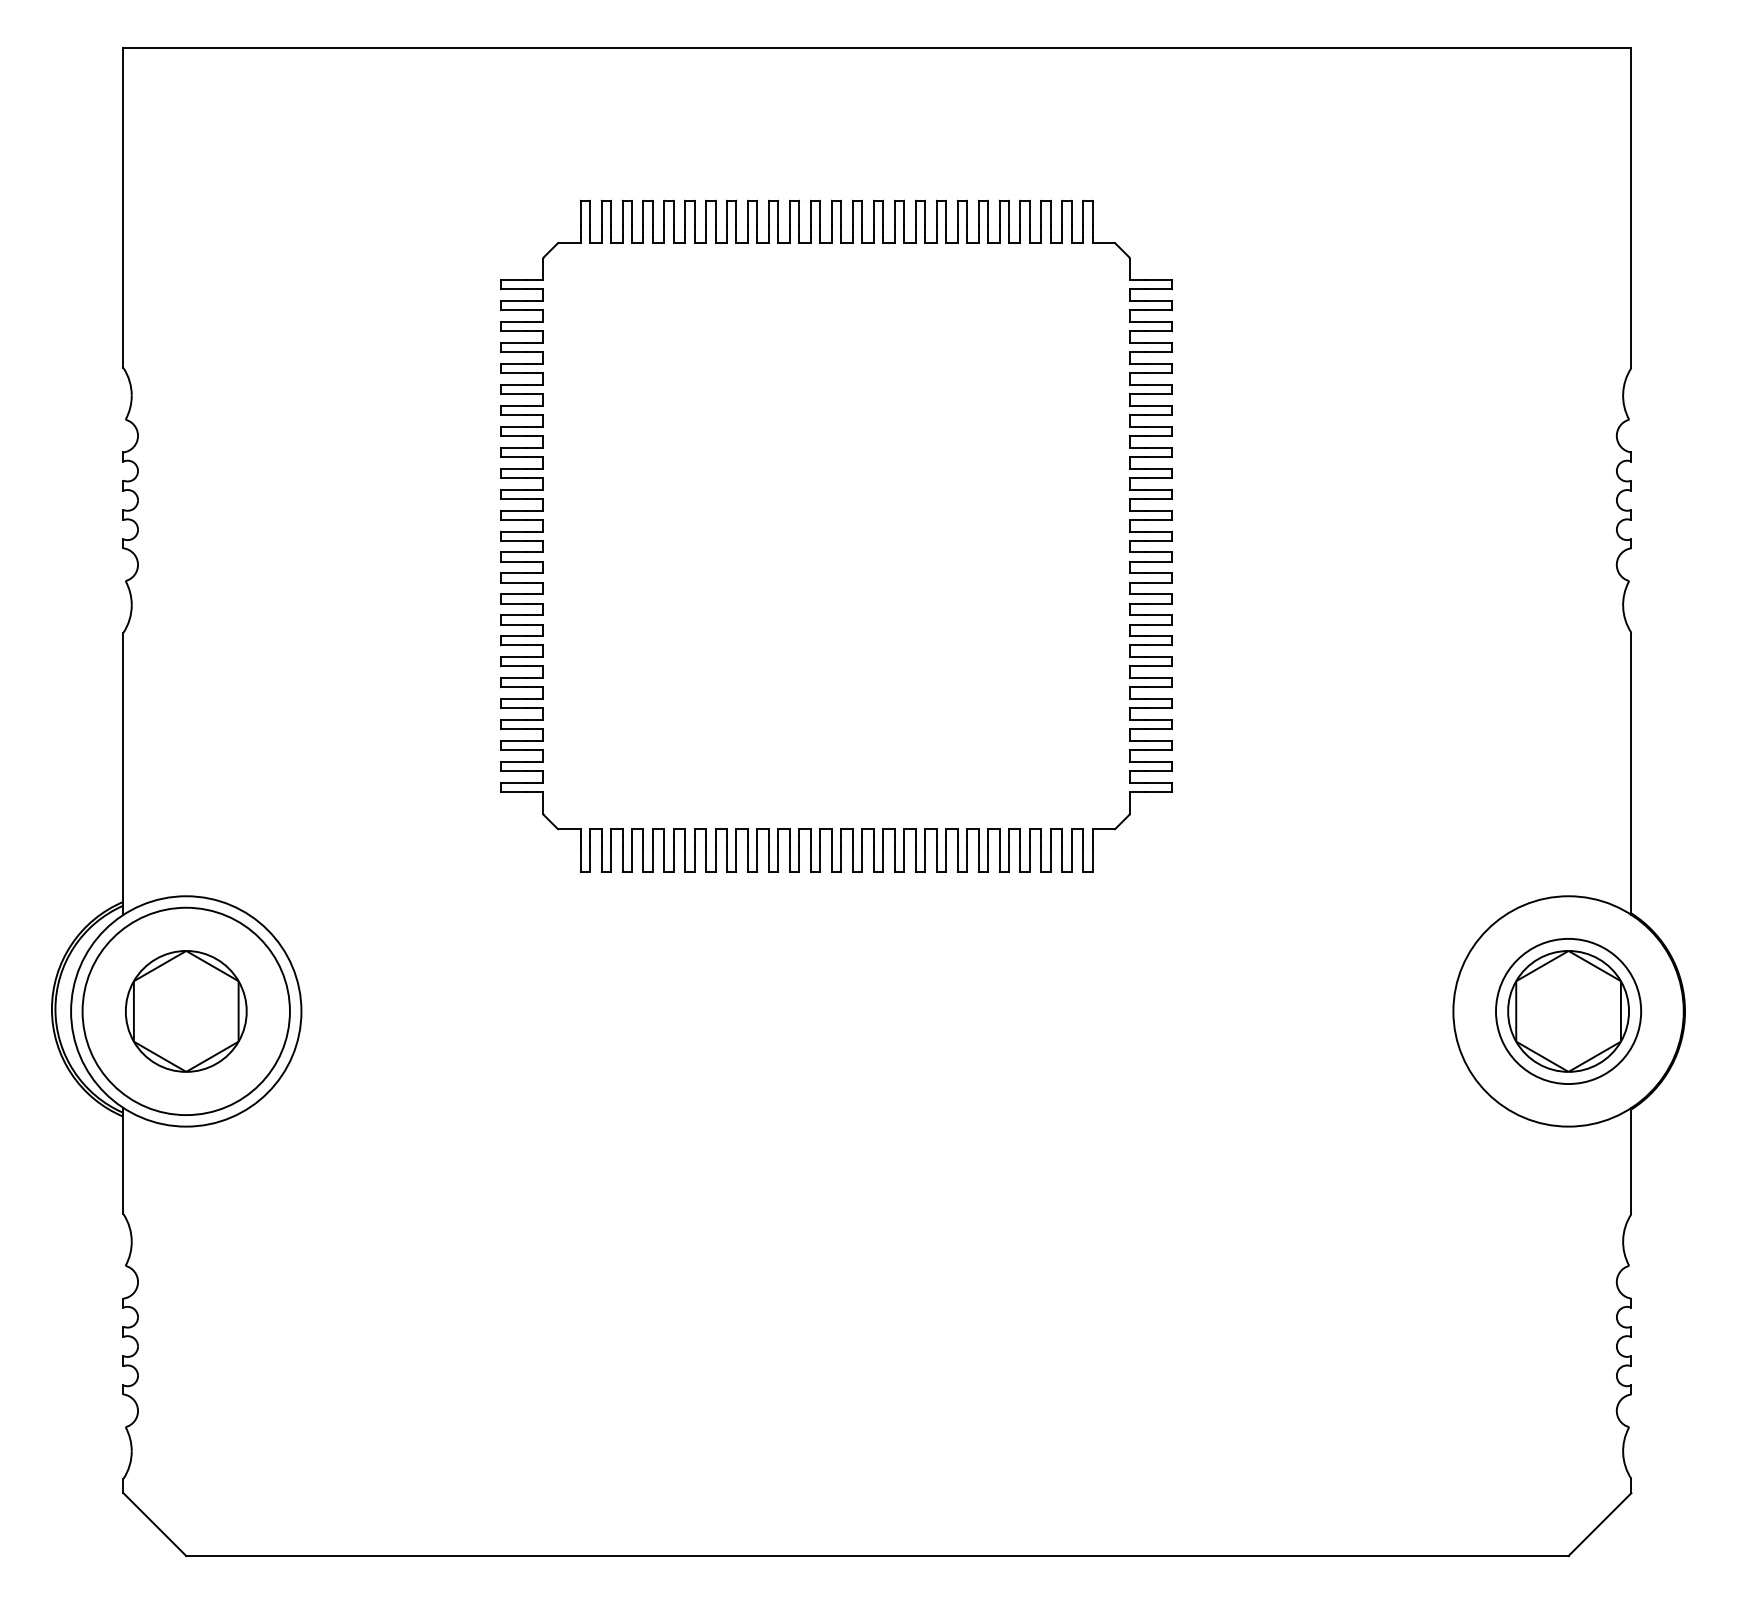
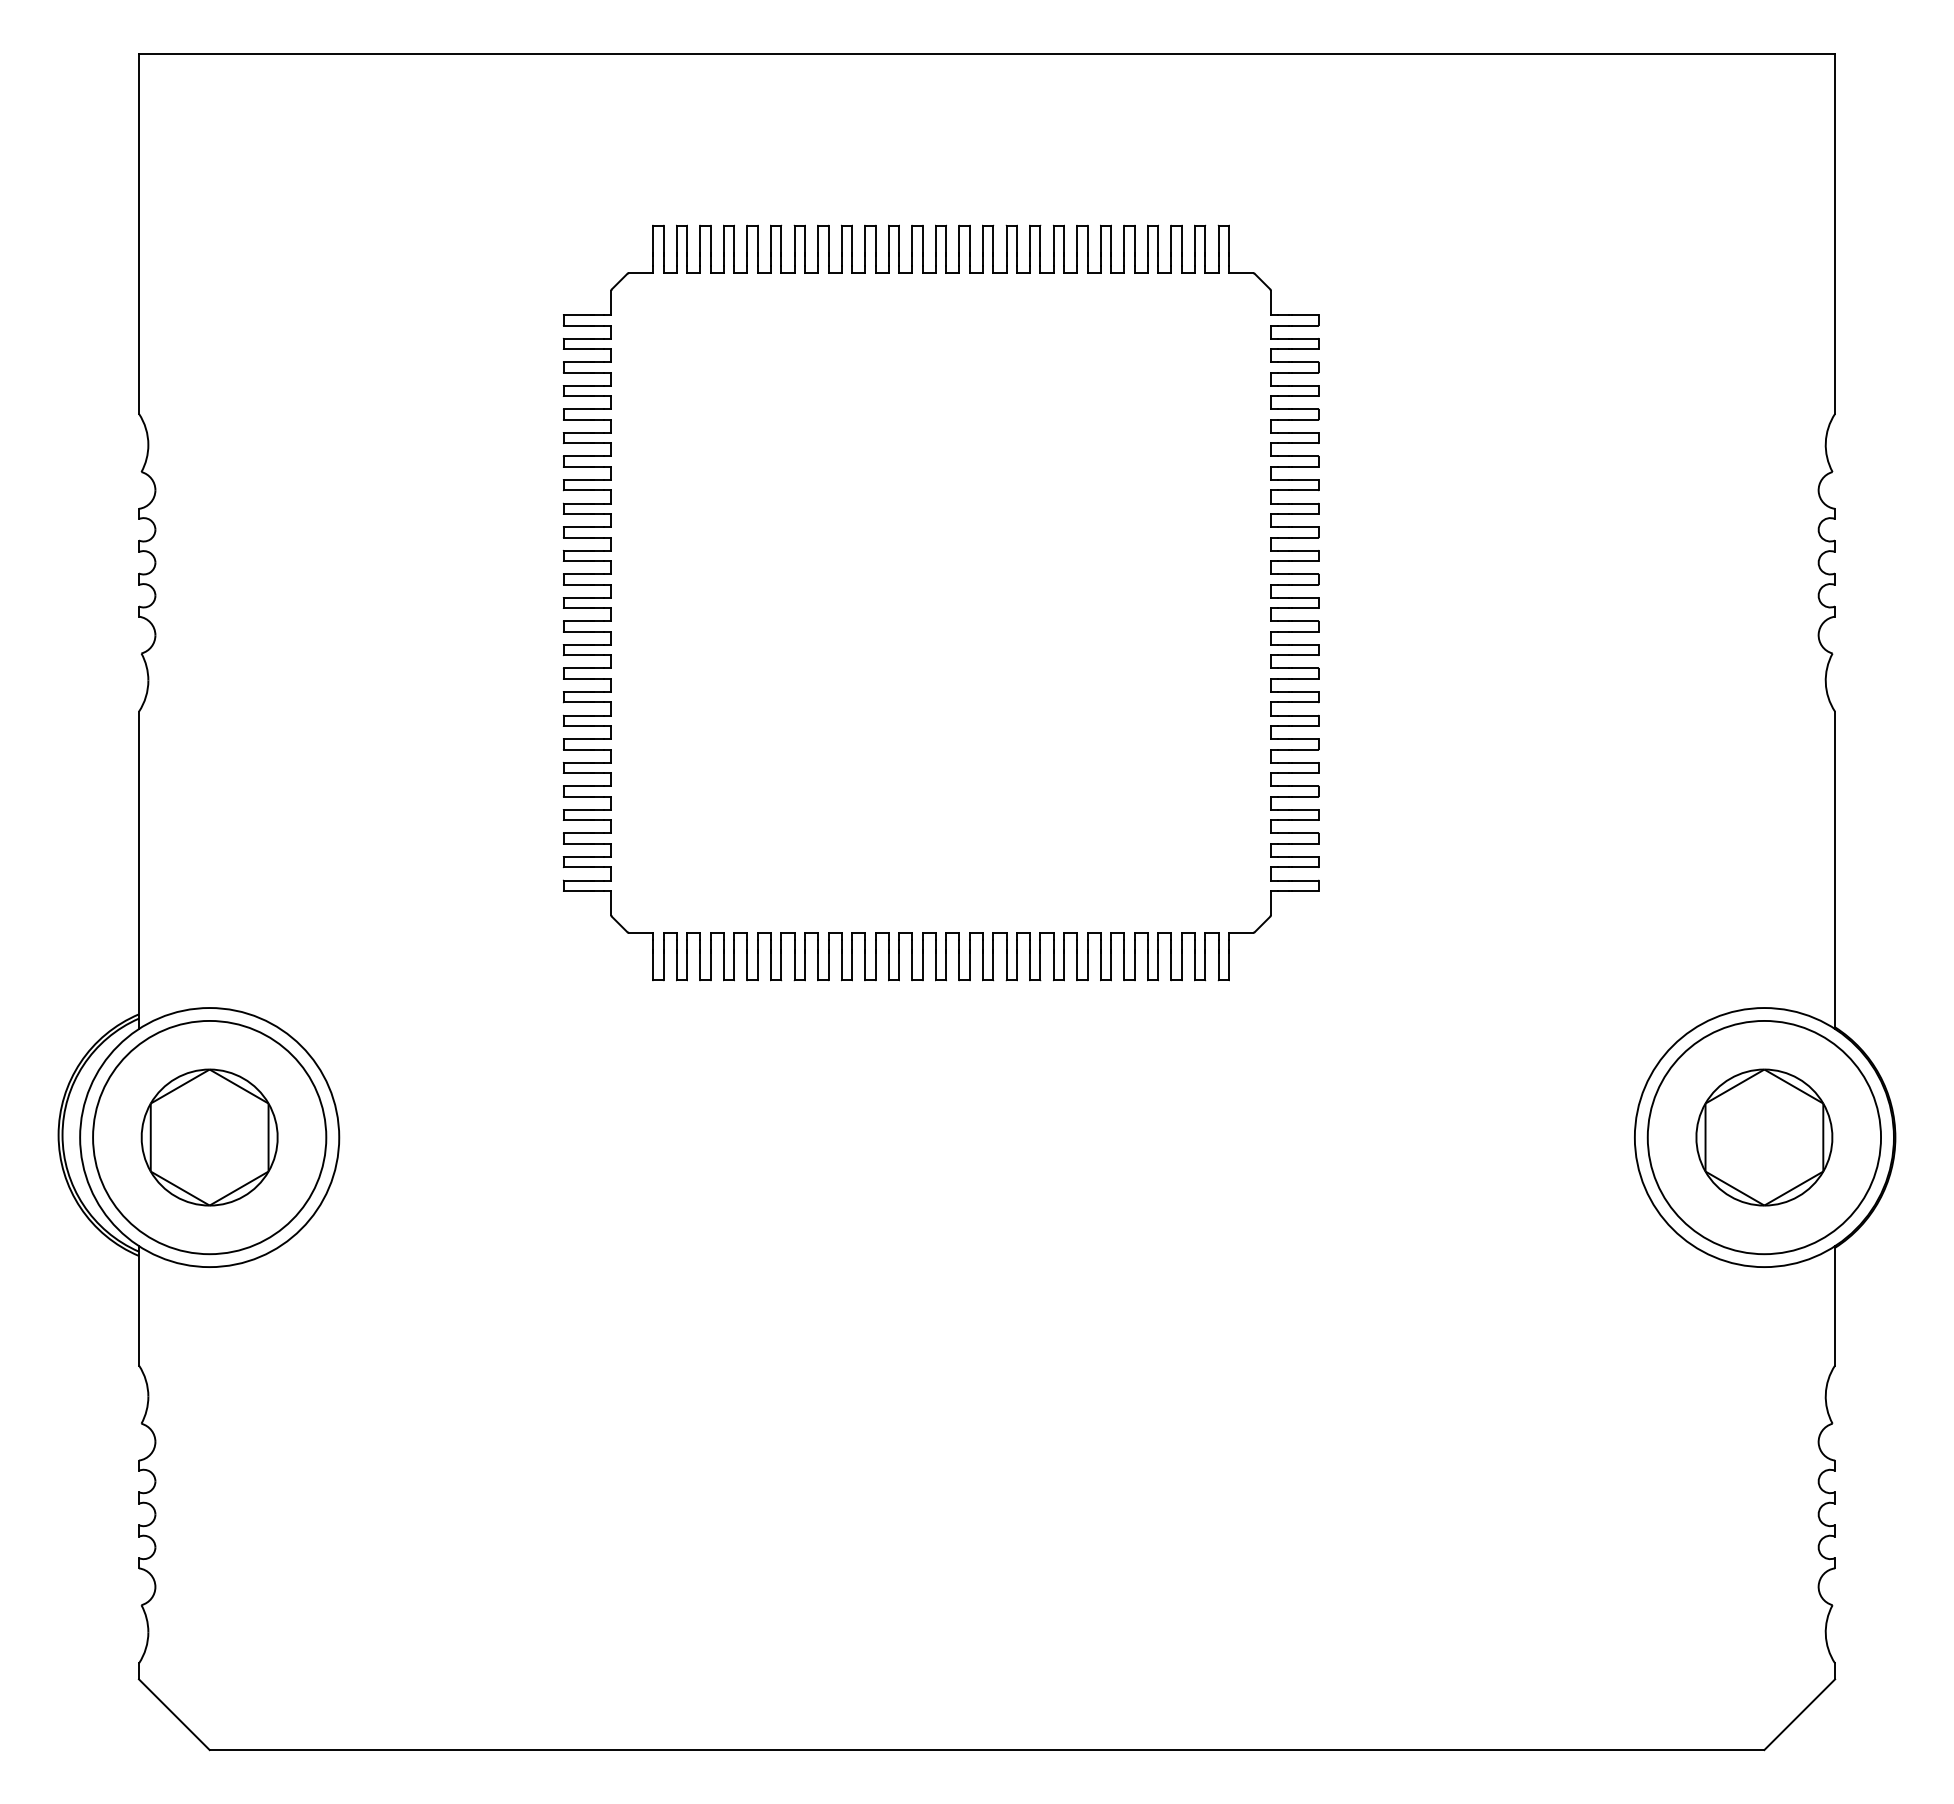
circle: (1568, 1011) -> (1764, 1137), size x1.43

